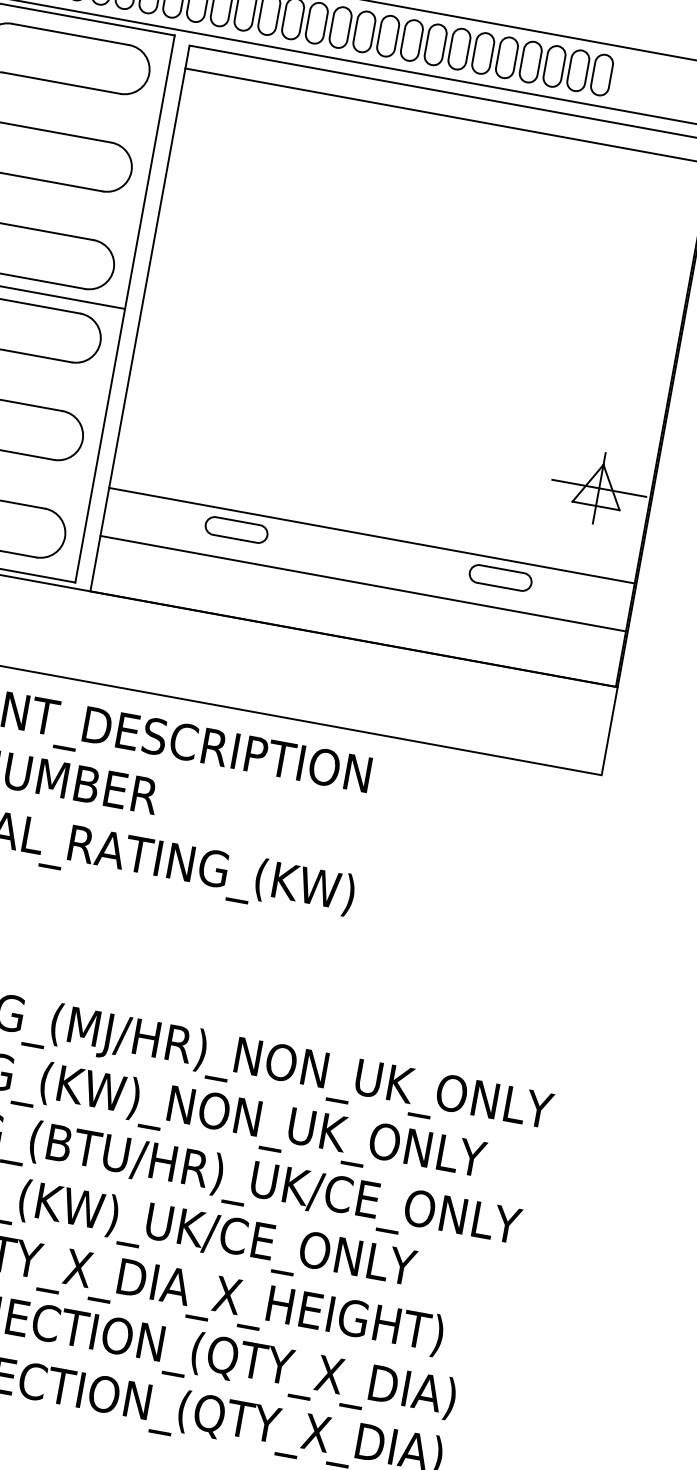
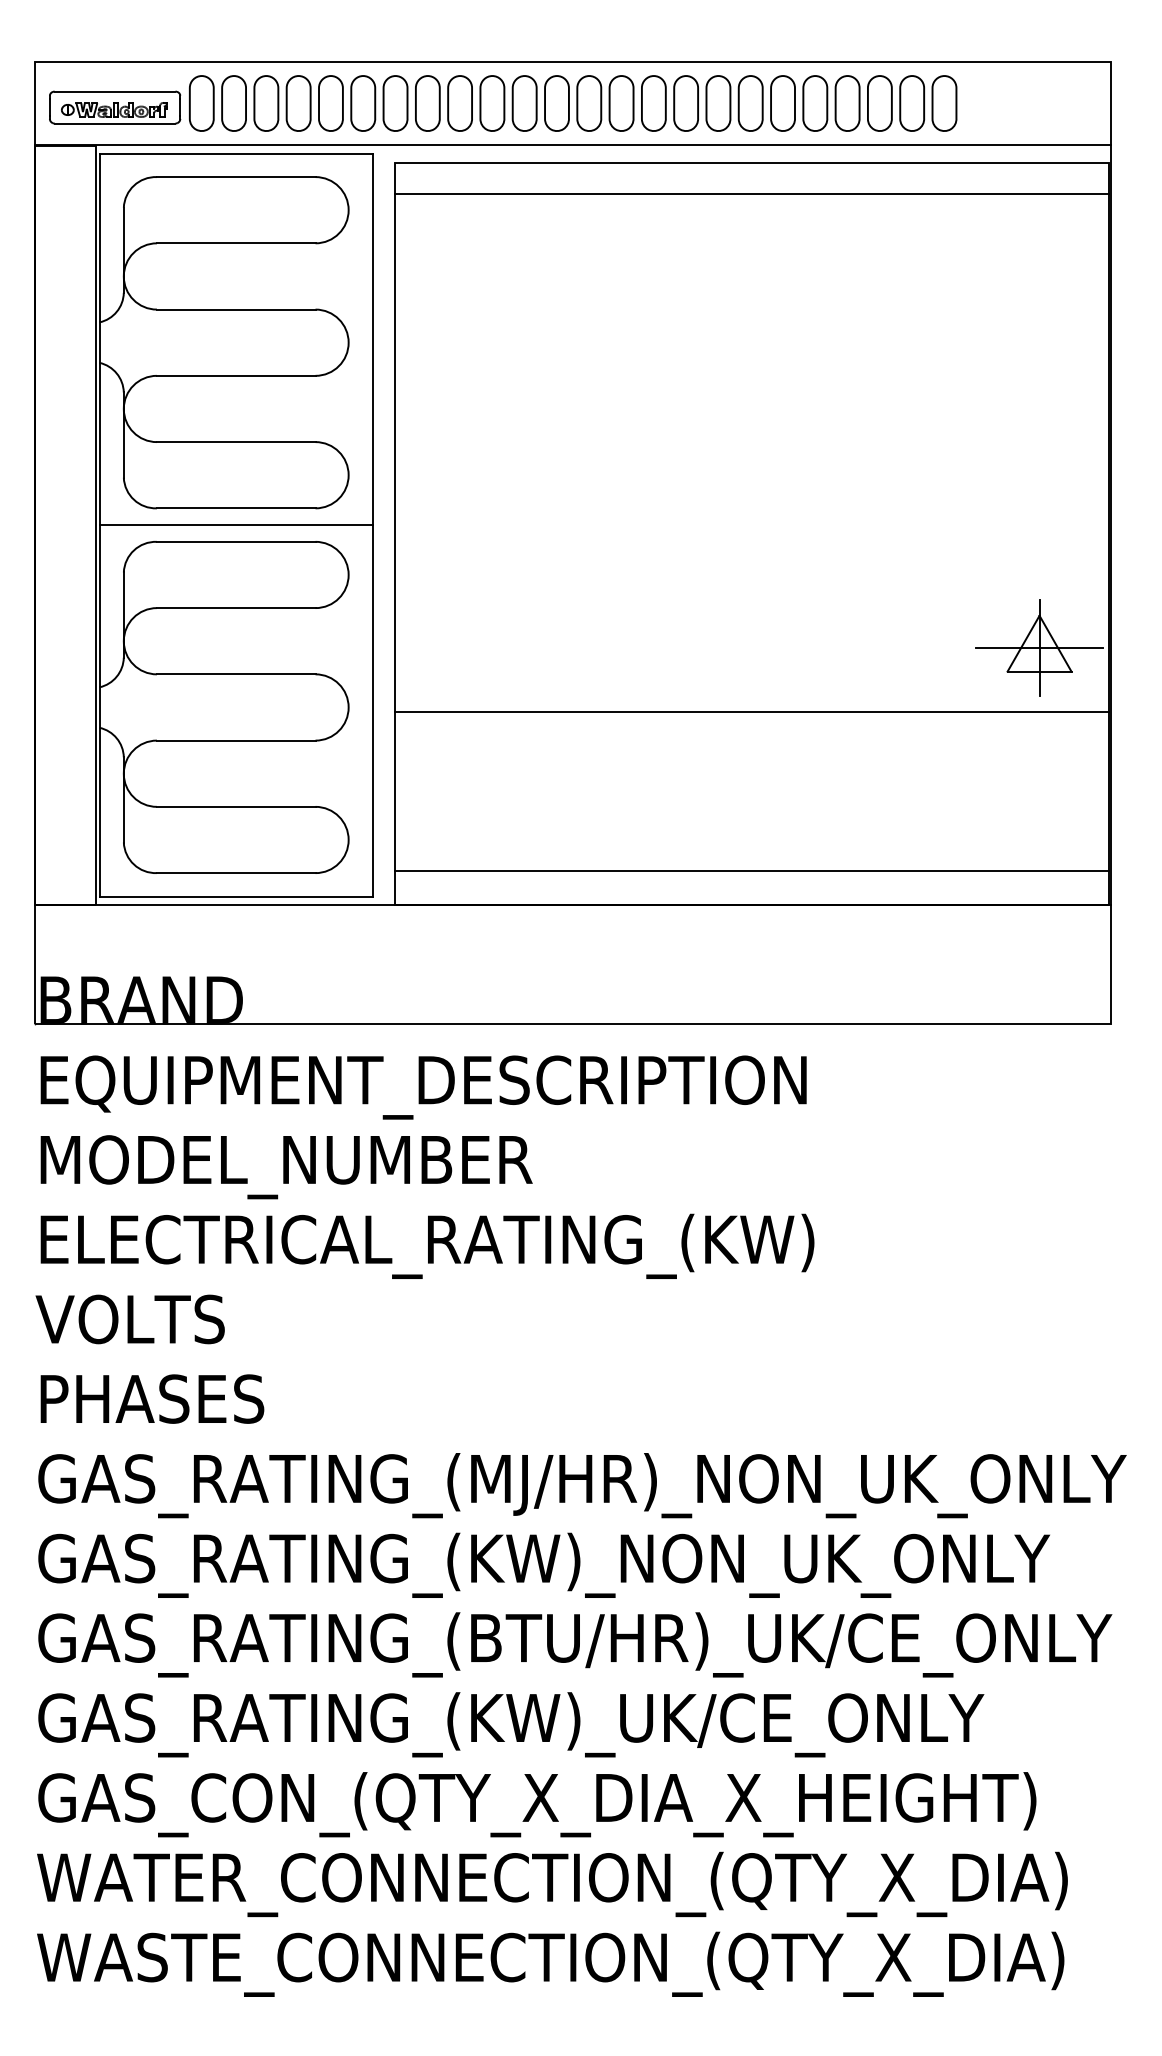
part: (236, 529) -> (572, 788), removed
line: (371, 535) -> (751, 712), moved
part: (500, 577) -> (931, 788), removed
line: (362, 583) -> (751, 871), moved

